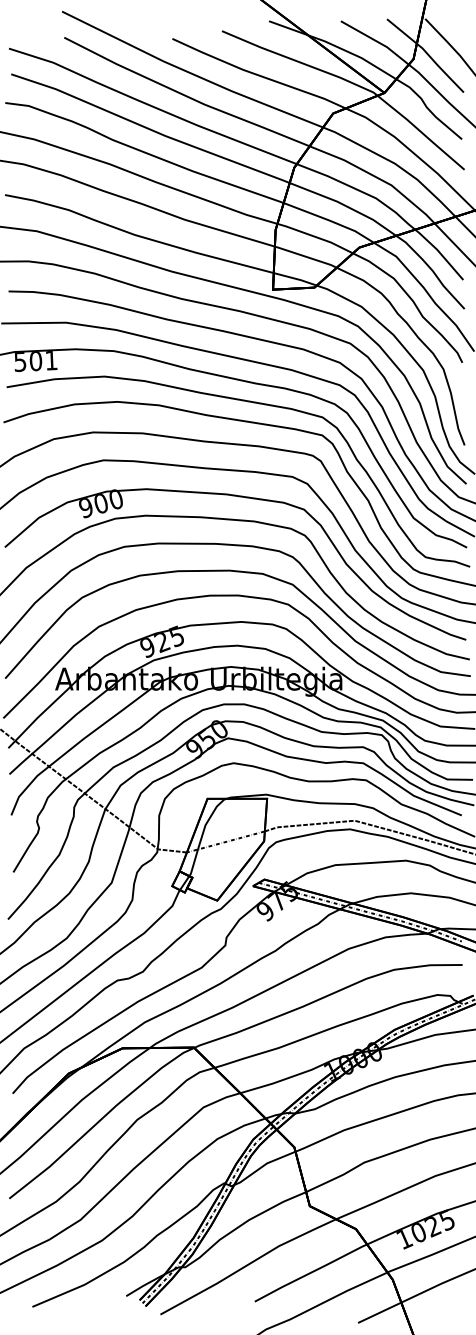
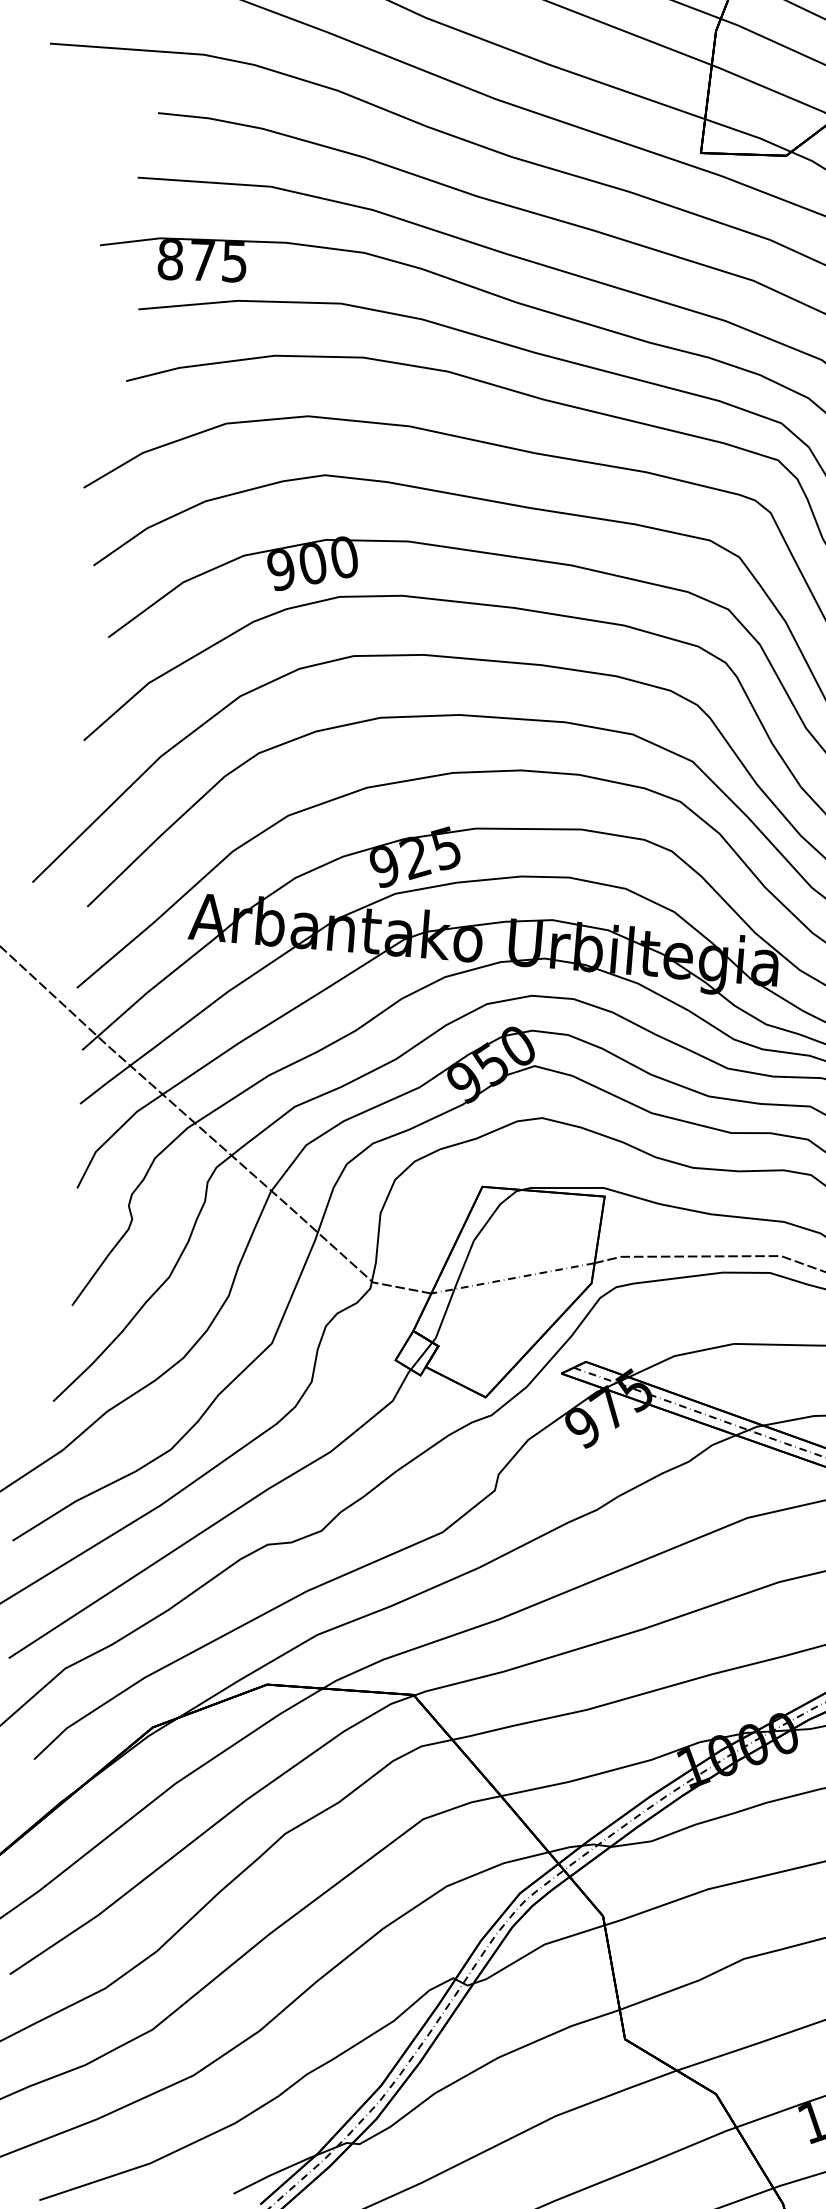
text: (35, 361) -> (201, 261), 501 -> 875

